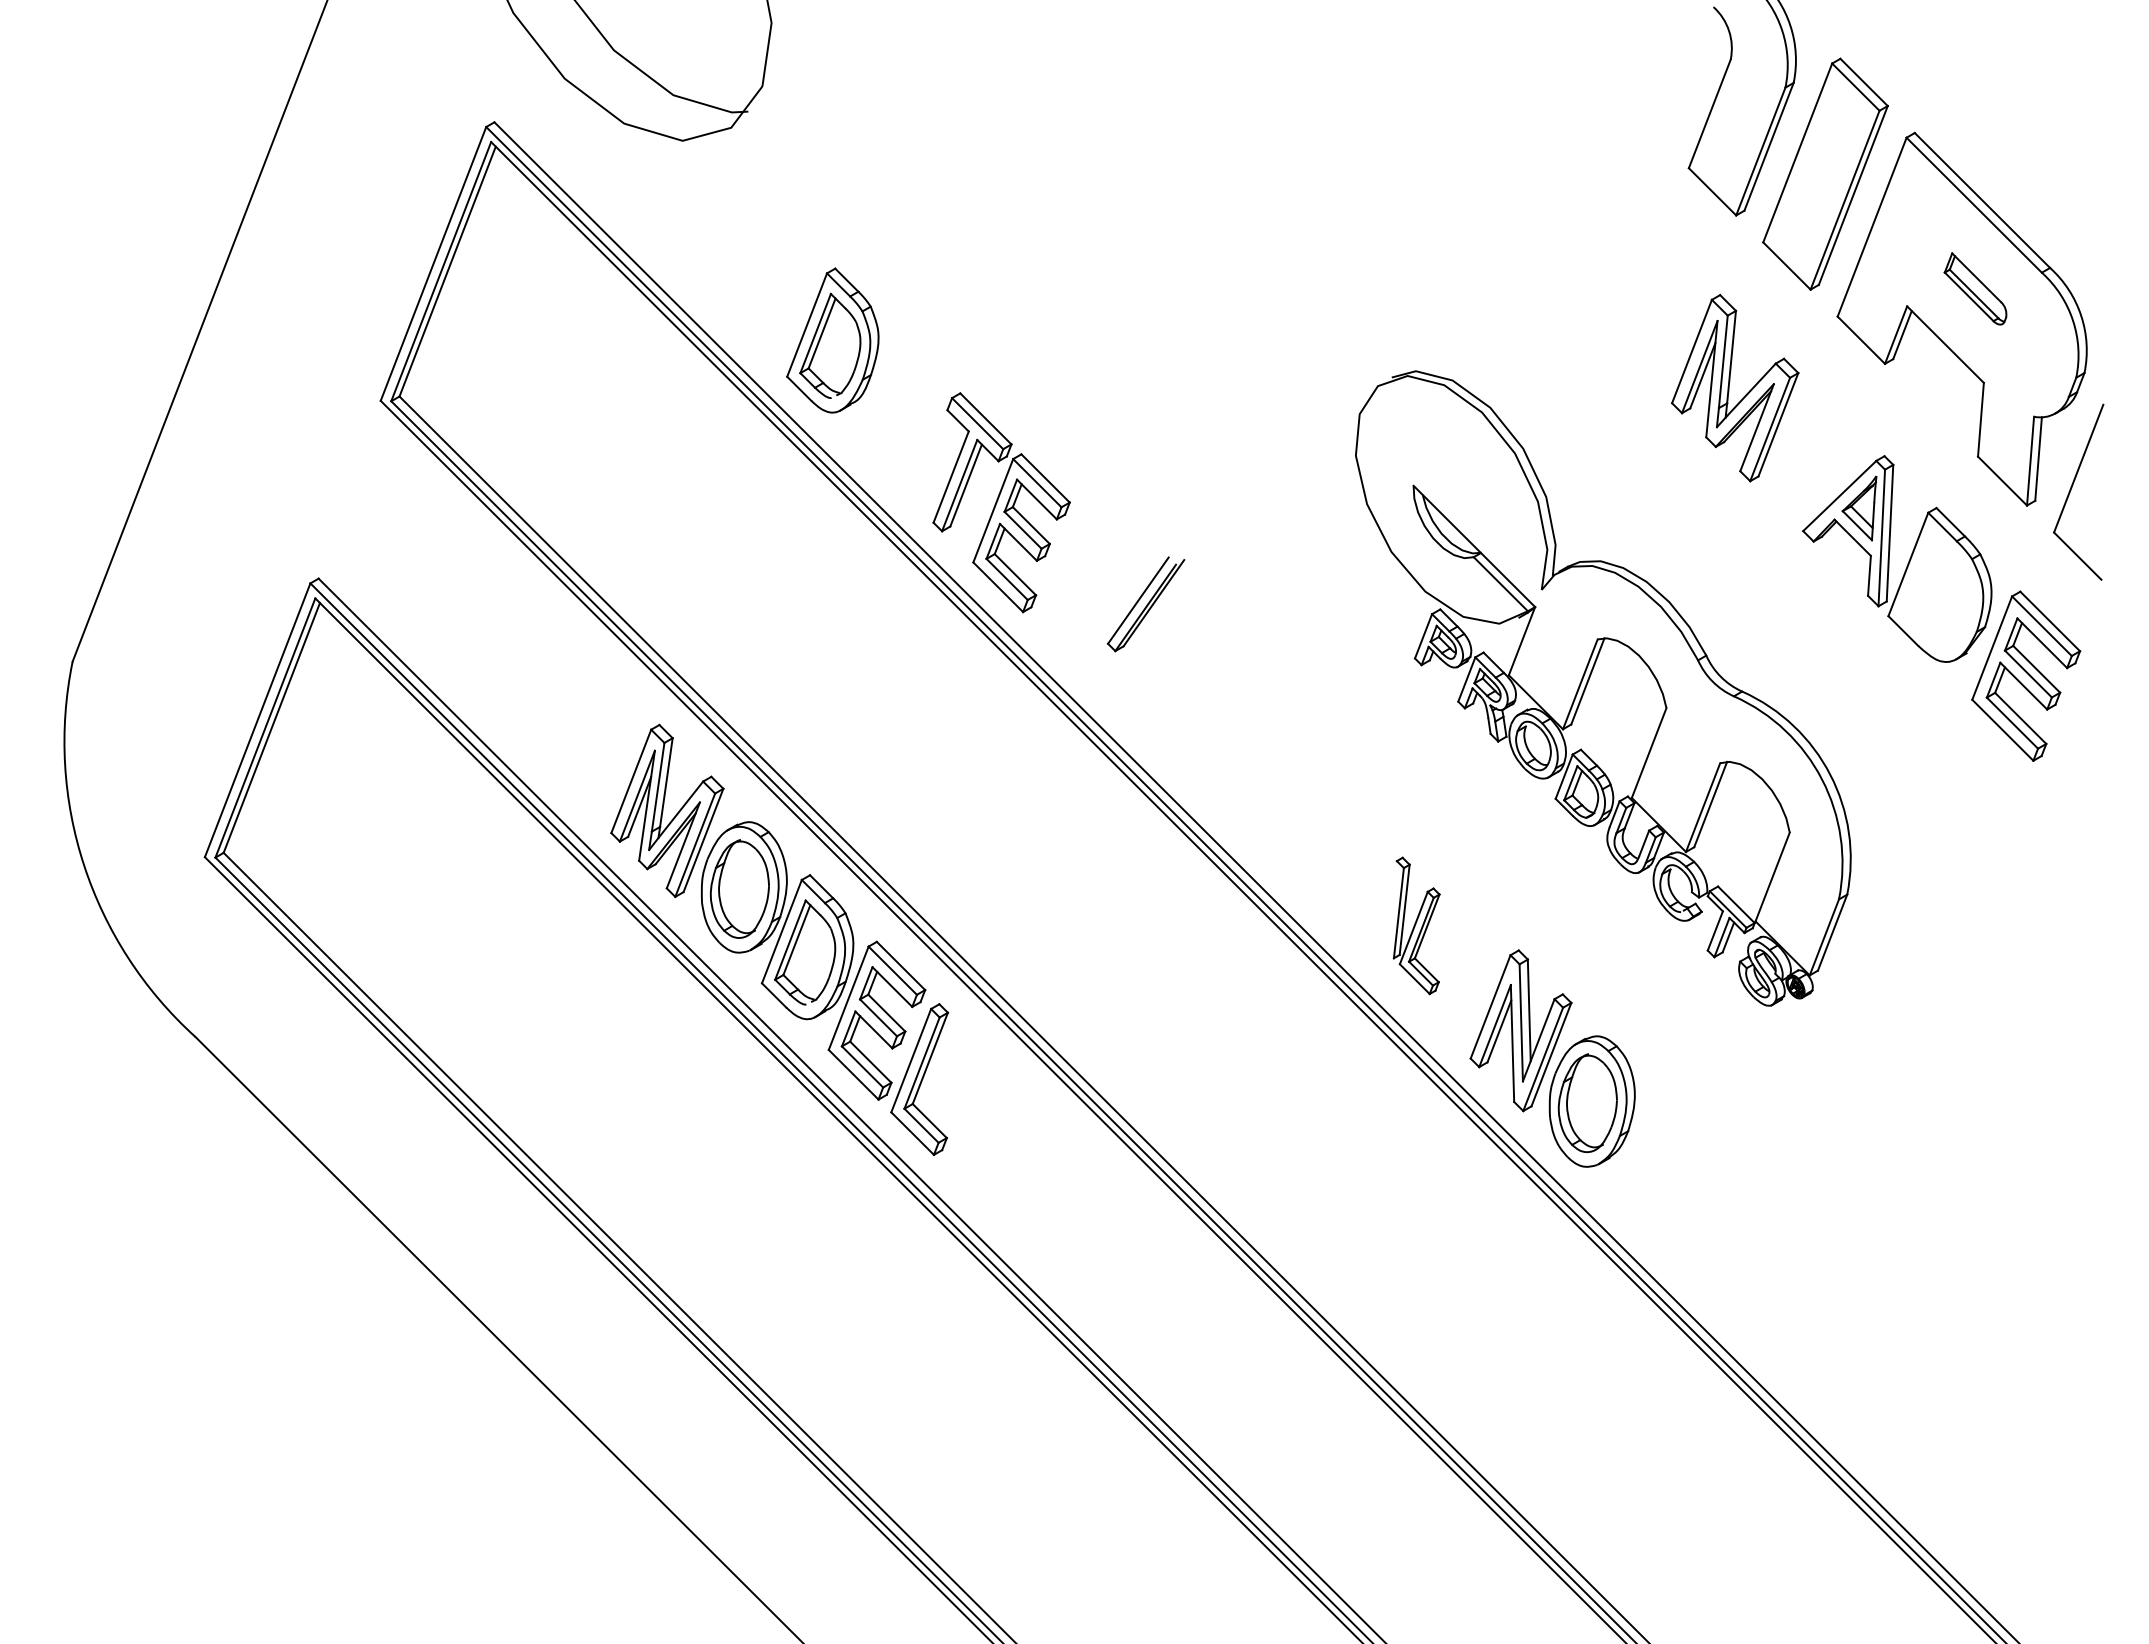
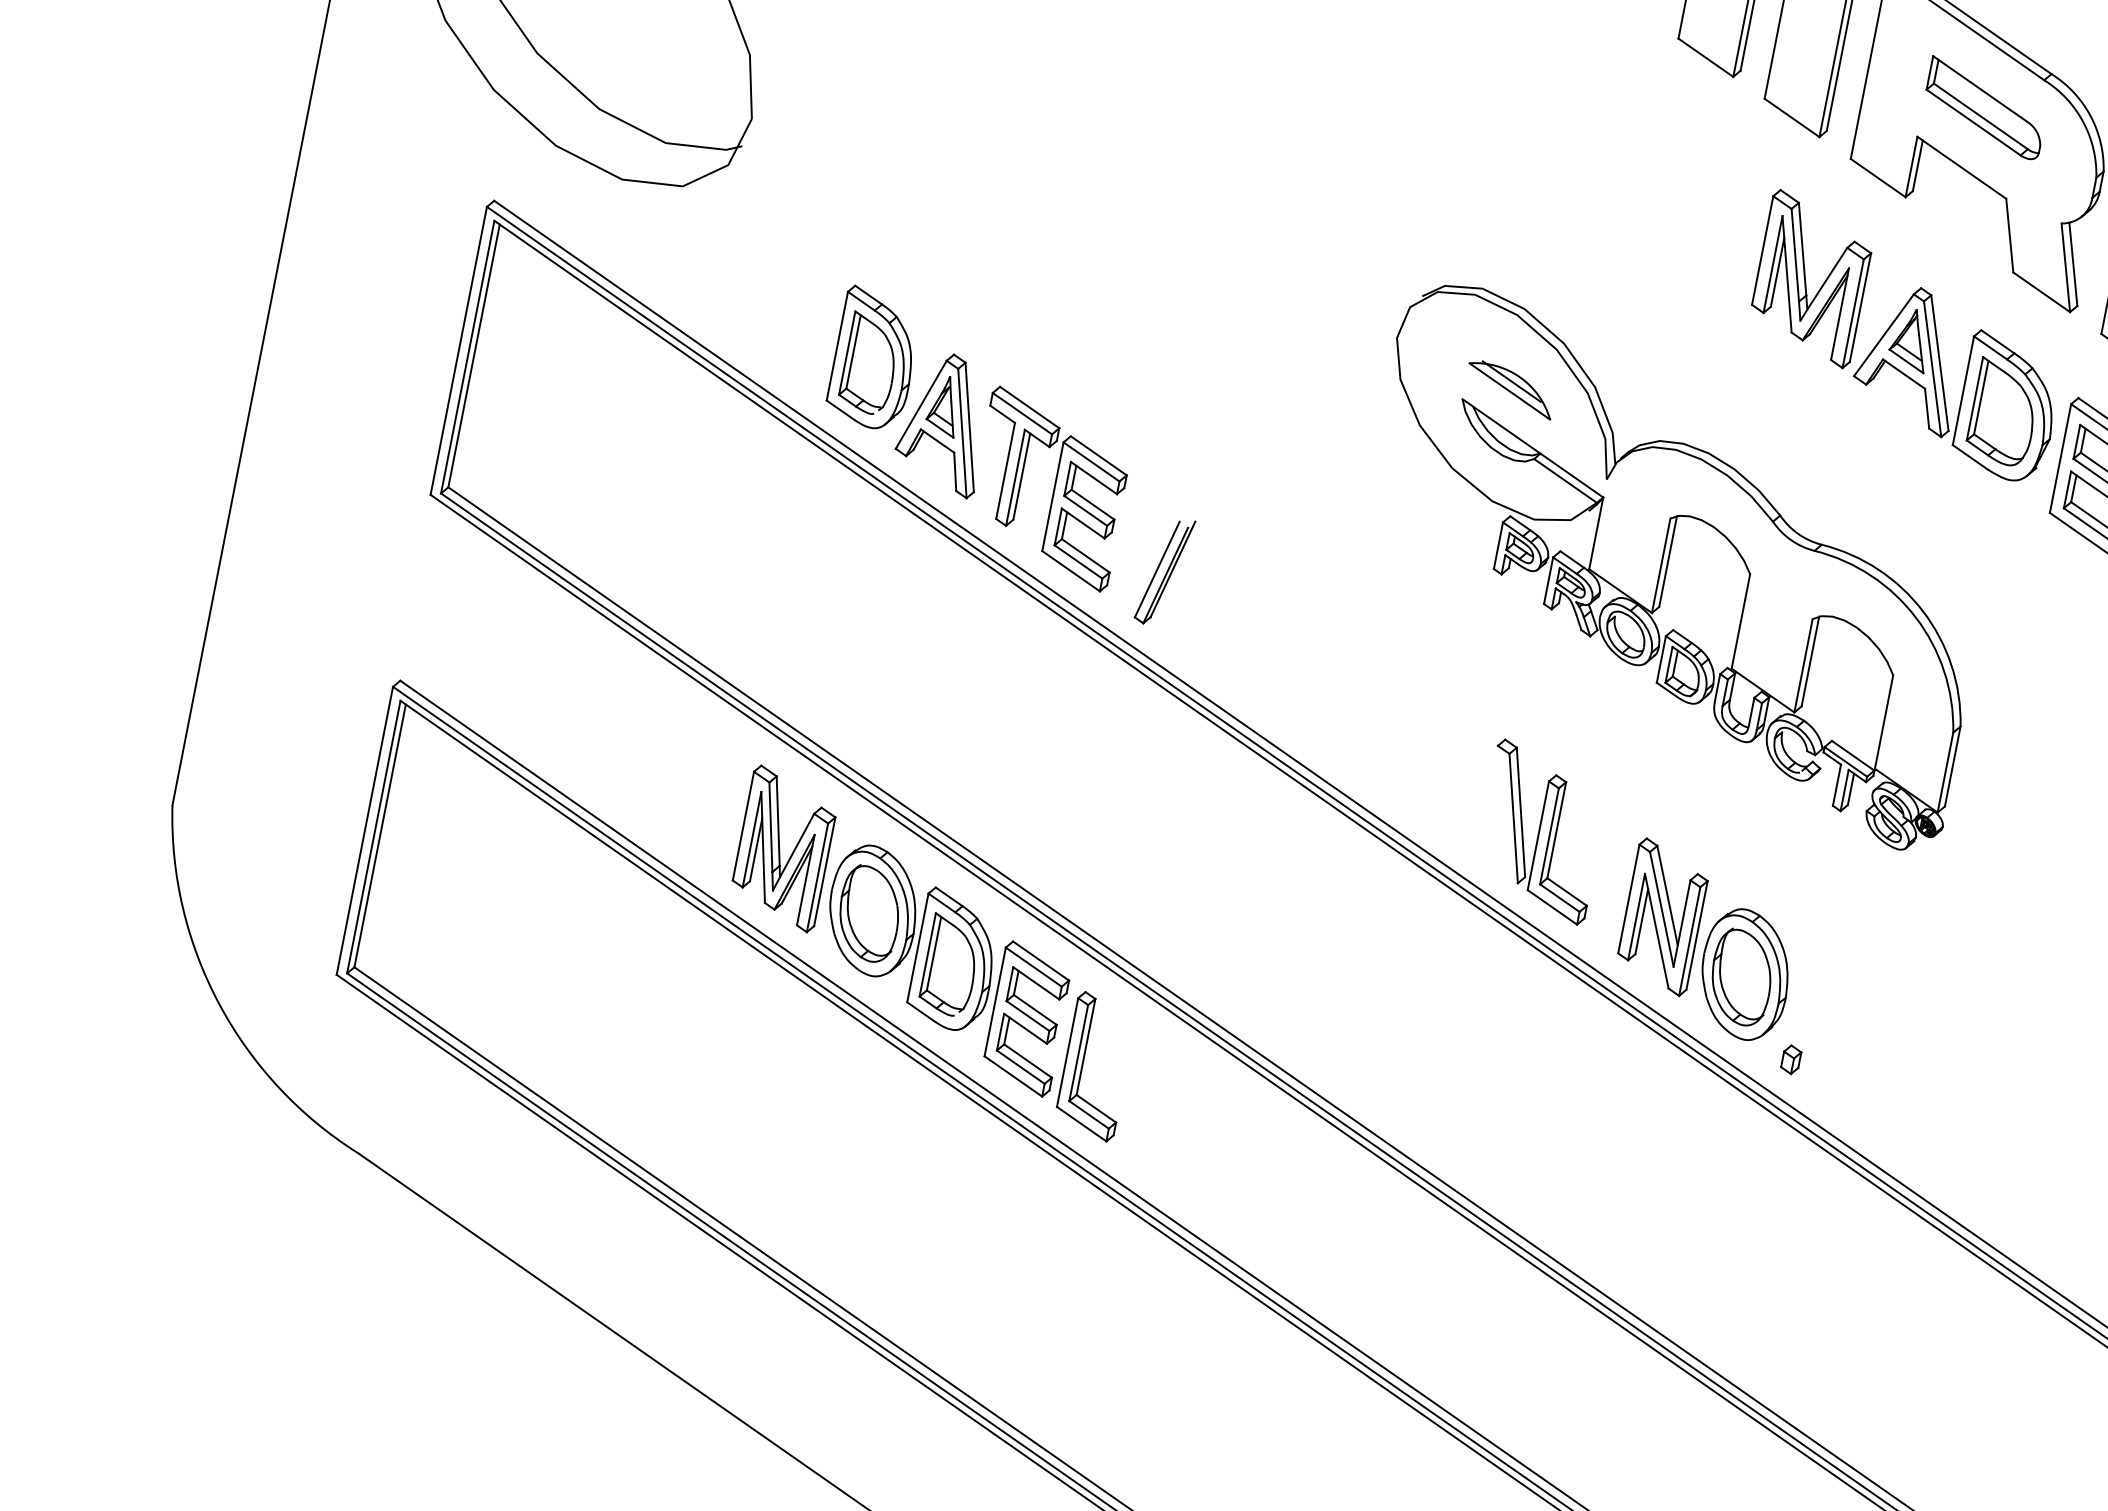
part: (1975, 288) -> (1981, 107), size x1.67
part: (1735, 388) -> (1811, 279), moved
part: (888, 425) -> (934, 430), added
part: (1461, 486) -> (1509, 391), added
part: (1937, 590) -> (1996, 411), added
part: (1145, 604) -> (1164, 572), moved
part: (1416, 925) -> (1541, 831), size x1.43
part: (1622, 1193) -> (1791, 1059), added

